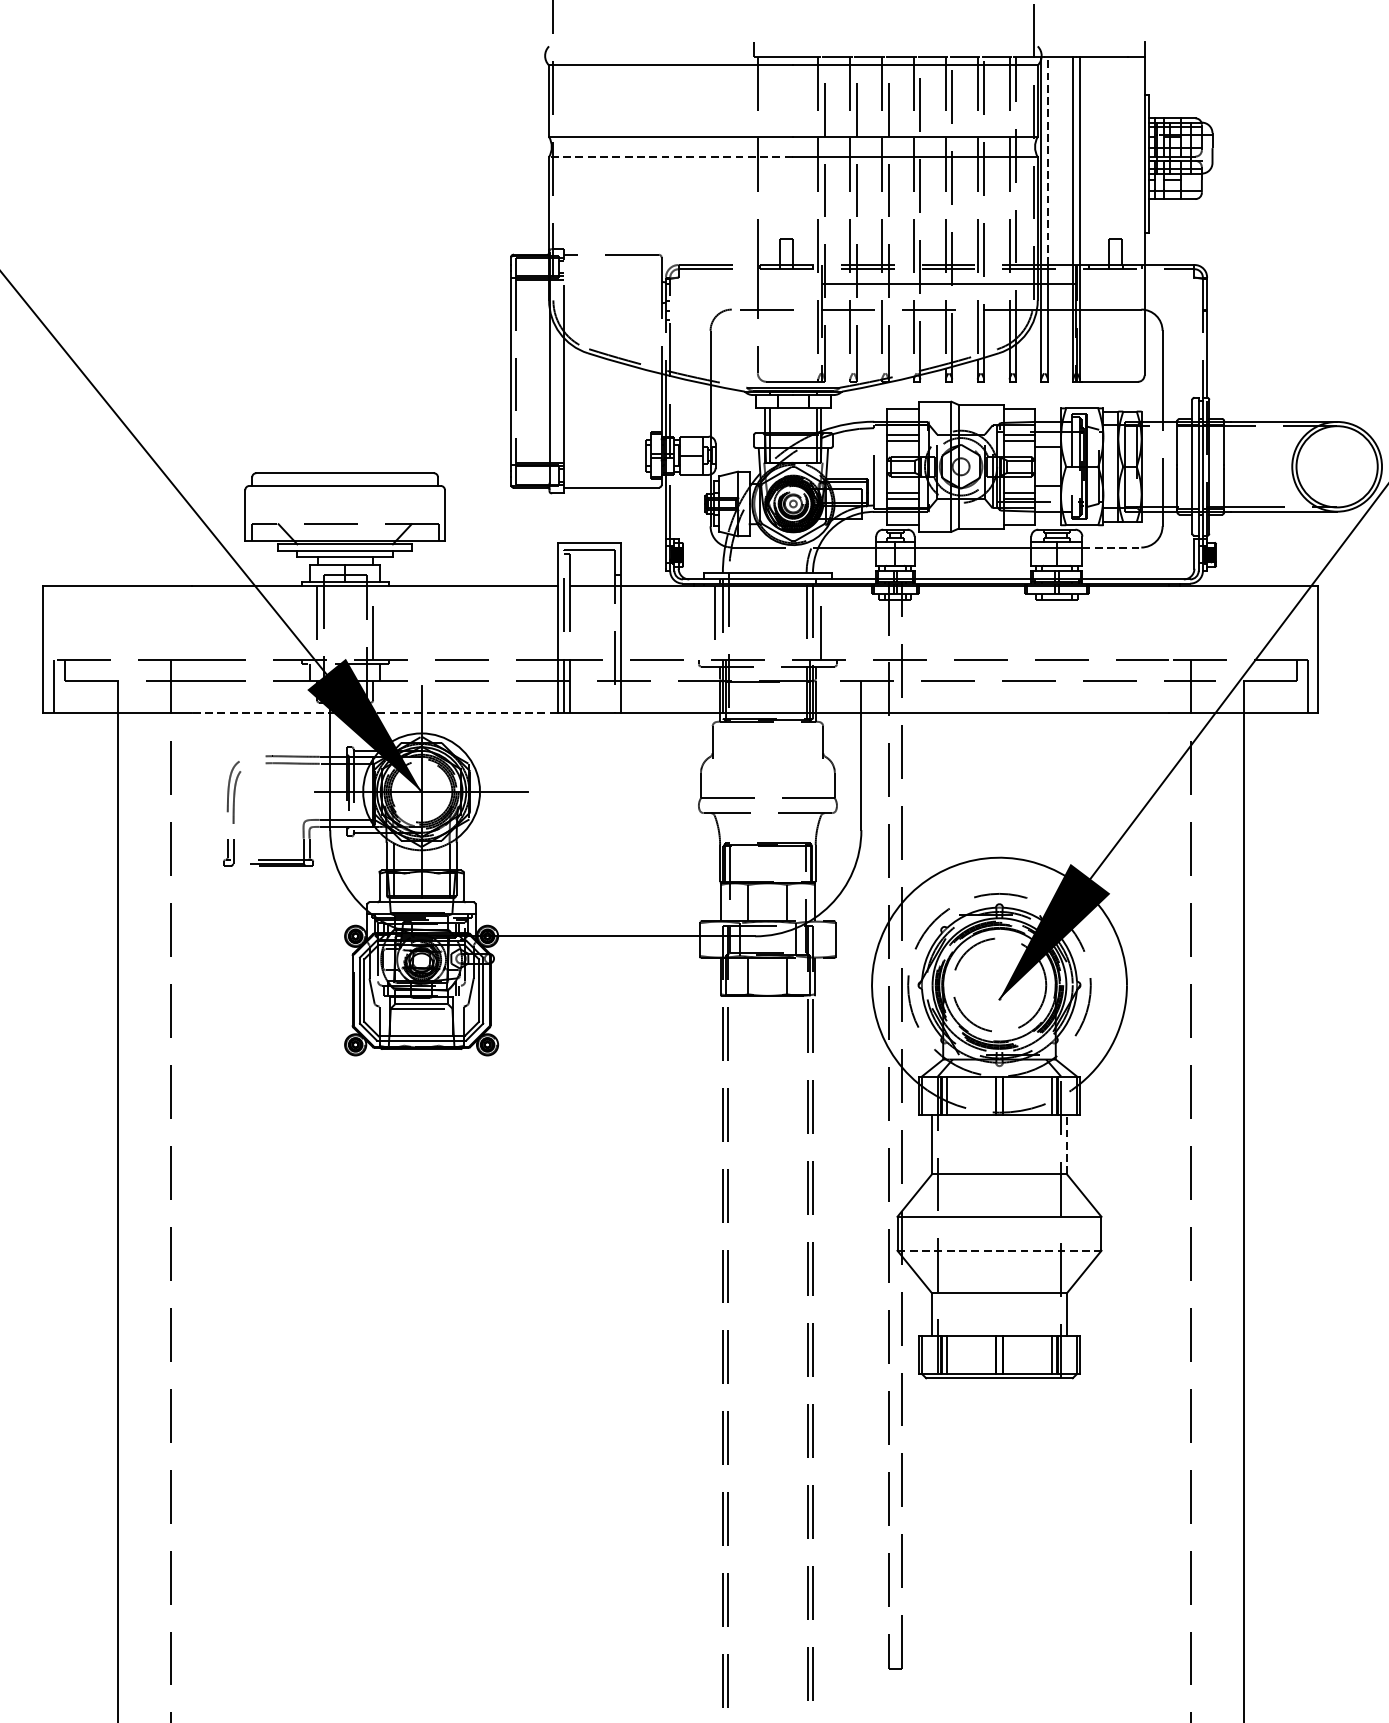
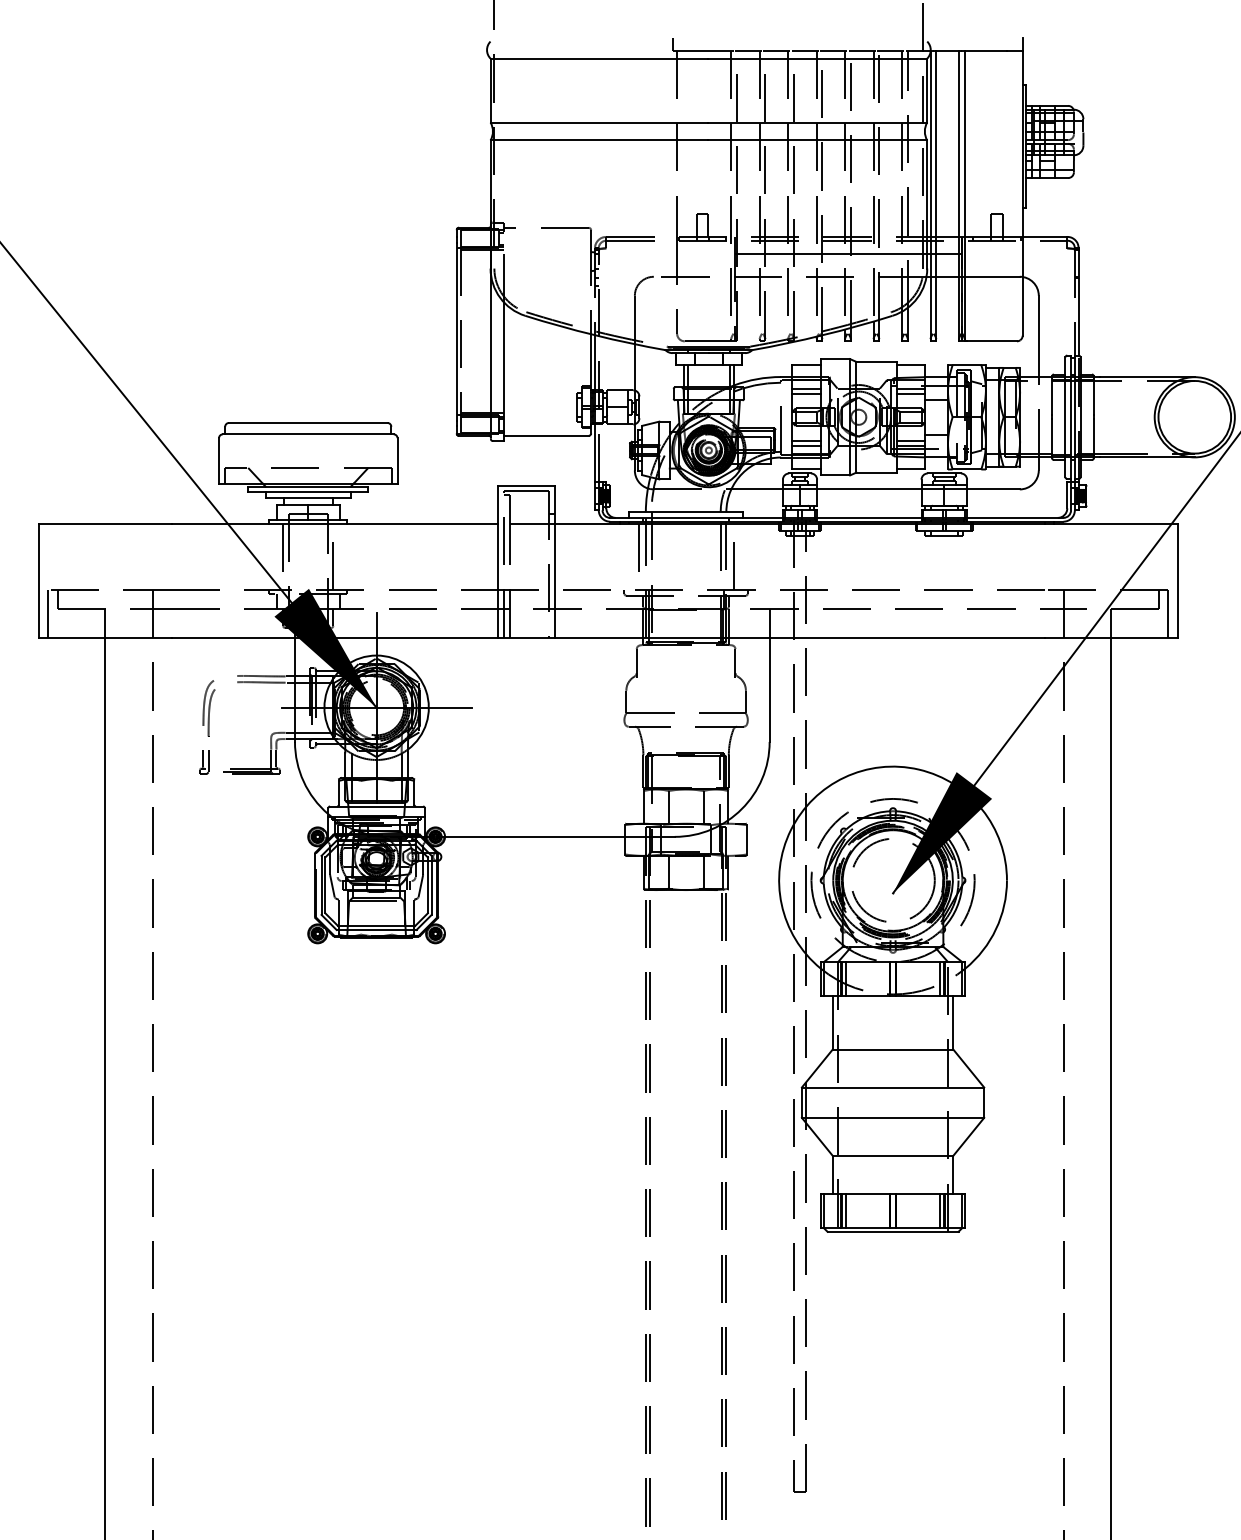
line: (671, 157) -> (599, 140), dashed -> solid
line: (1048, 160) -> (936, 143), dashed -> solid
line: (1111, 547) -> (993, 489), dashed -> solid
line: (374, 713) -> (334, 637), dashed -> solid
line: (1067, 1144) -> (953, 1022), dashed -> solid
line: (999, 1250) -> (893, 1117), dashed -> solid

